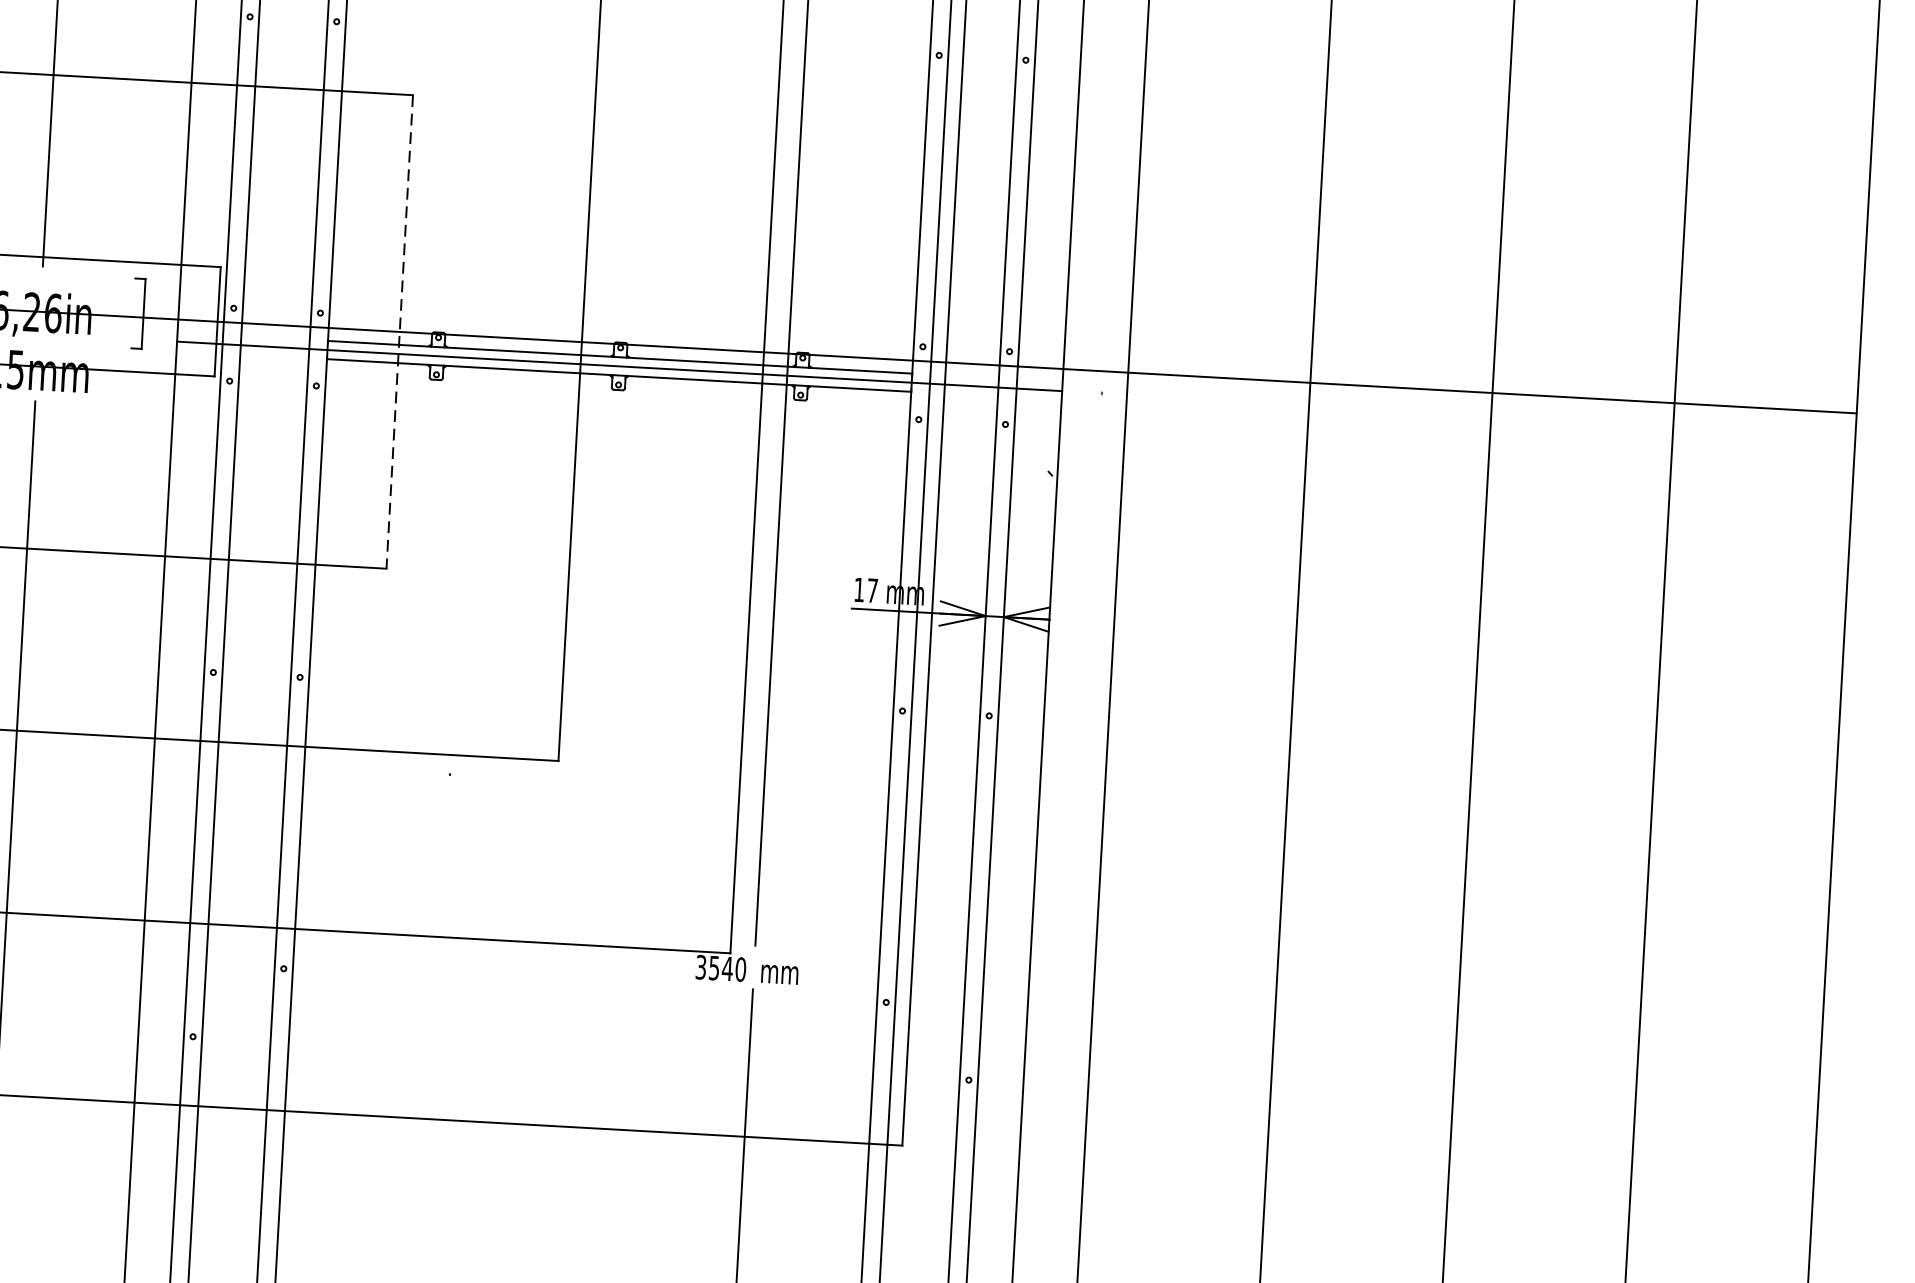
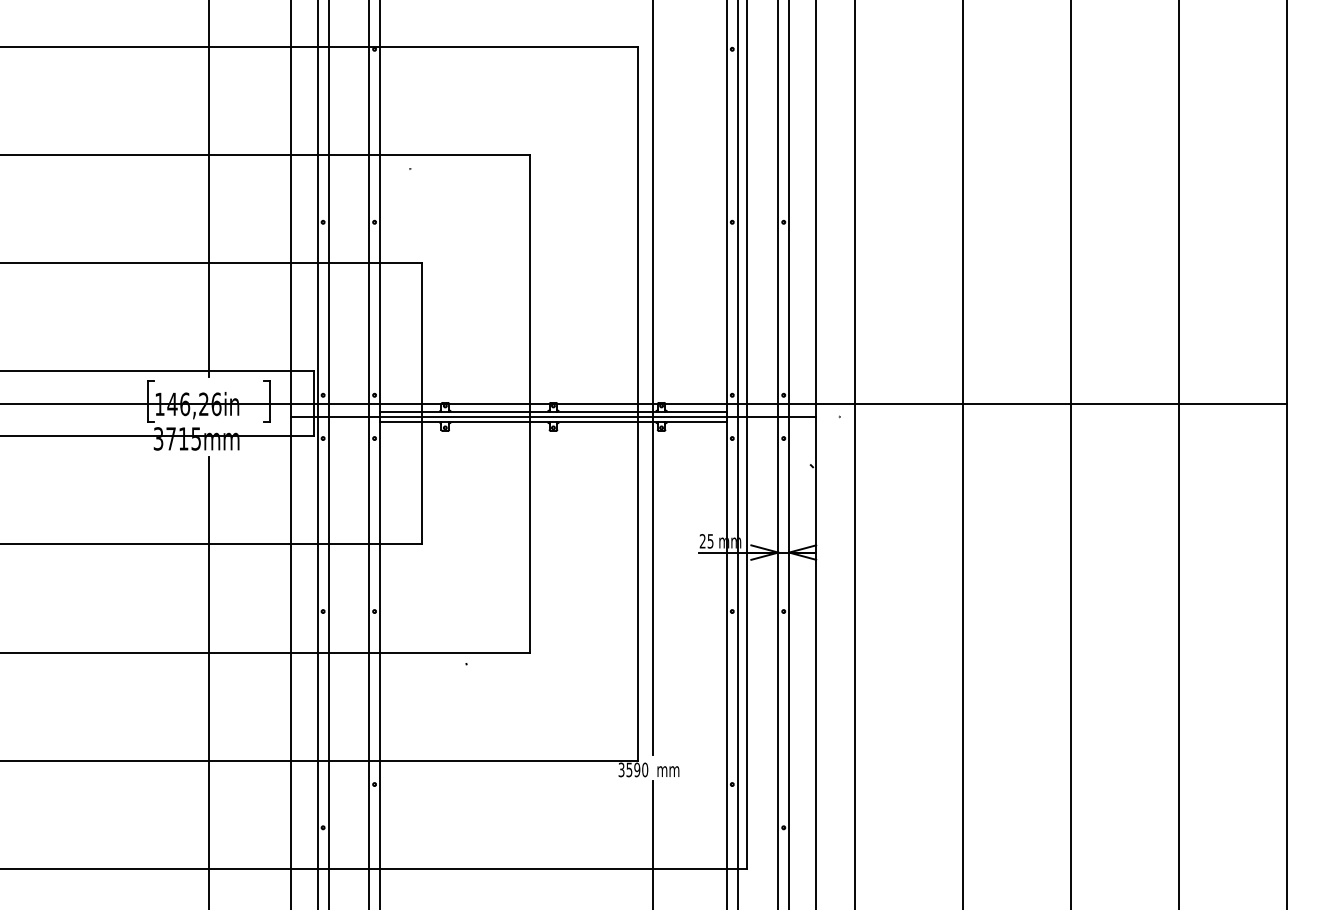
line: (400, 331) -> (422, 403), dashed -> solid
text: (865, 590) -> (706, 541), 17 -> 25
text: (727, 968) -> (637, 769), 3540 -> 3590

